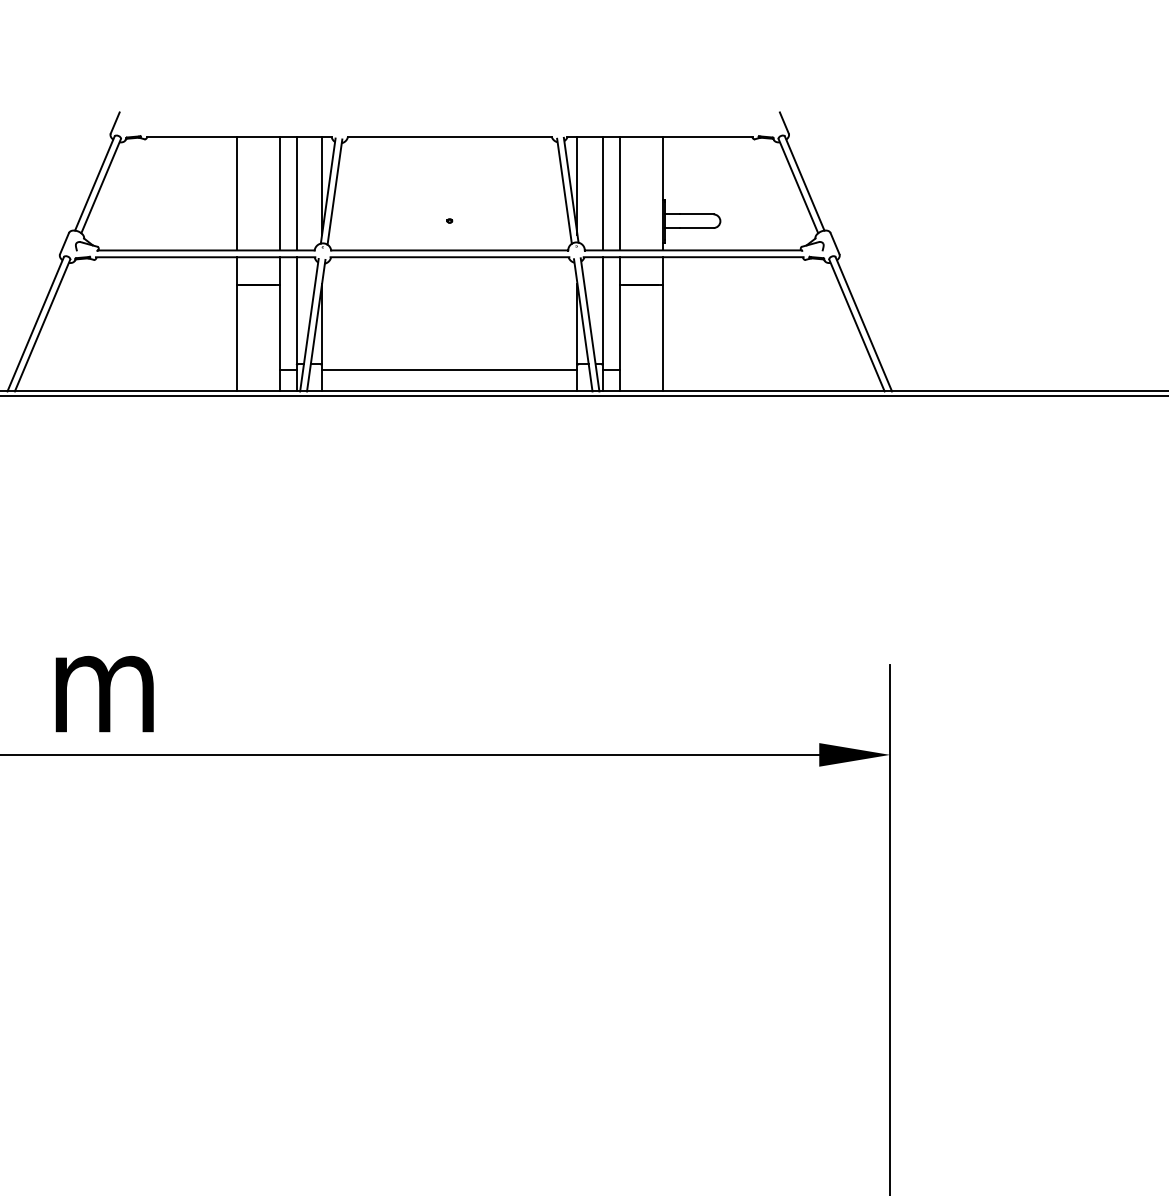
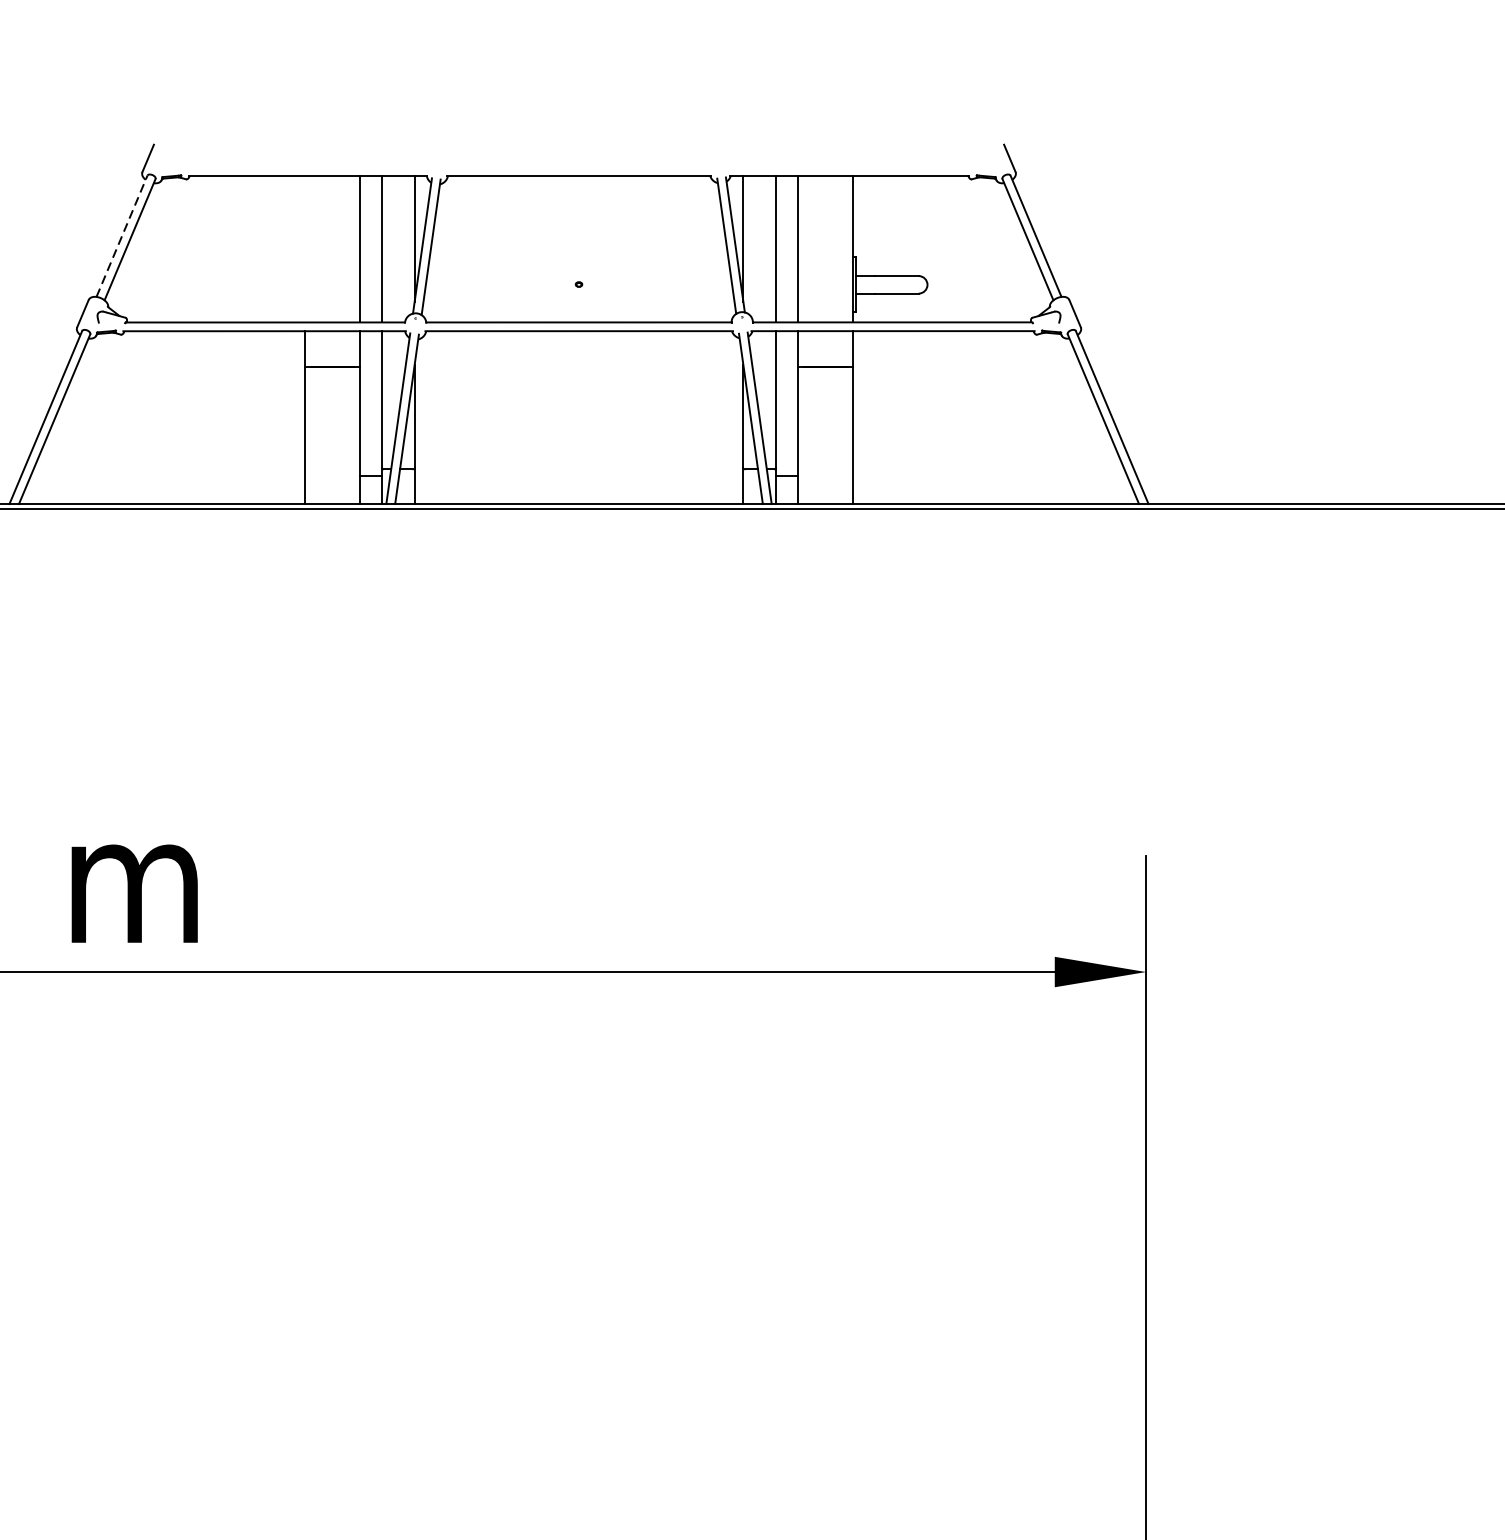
line: (95, 183) -> (122, 236), solid -> dashed
line: (237, 193) -> (305, 249), removed
line: (449, 369) -> (578, 475), removed

